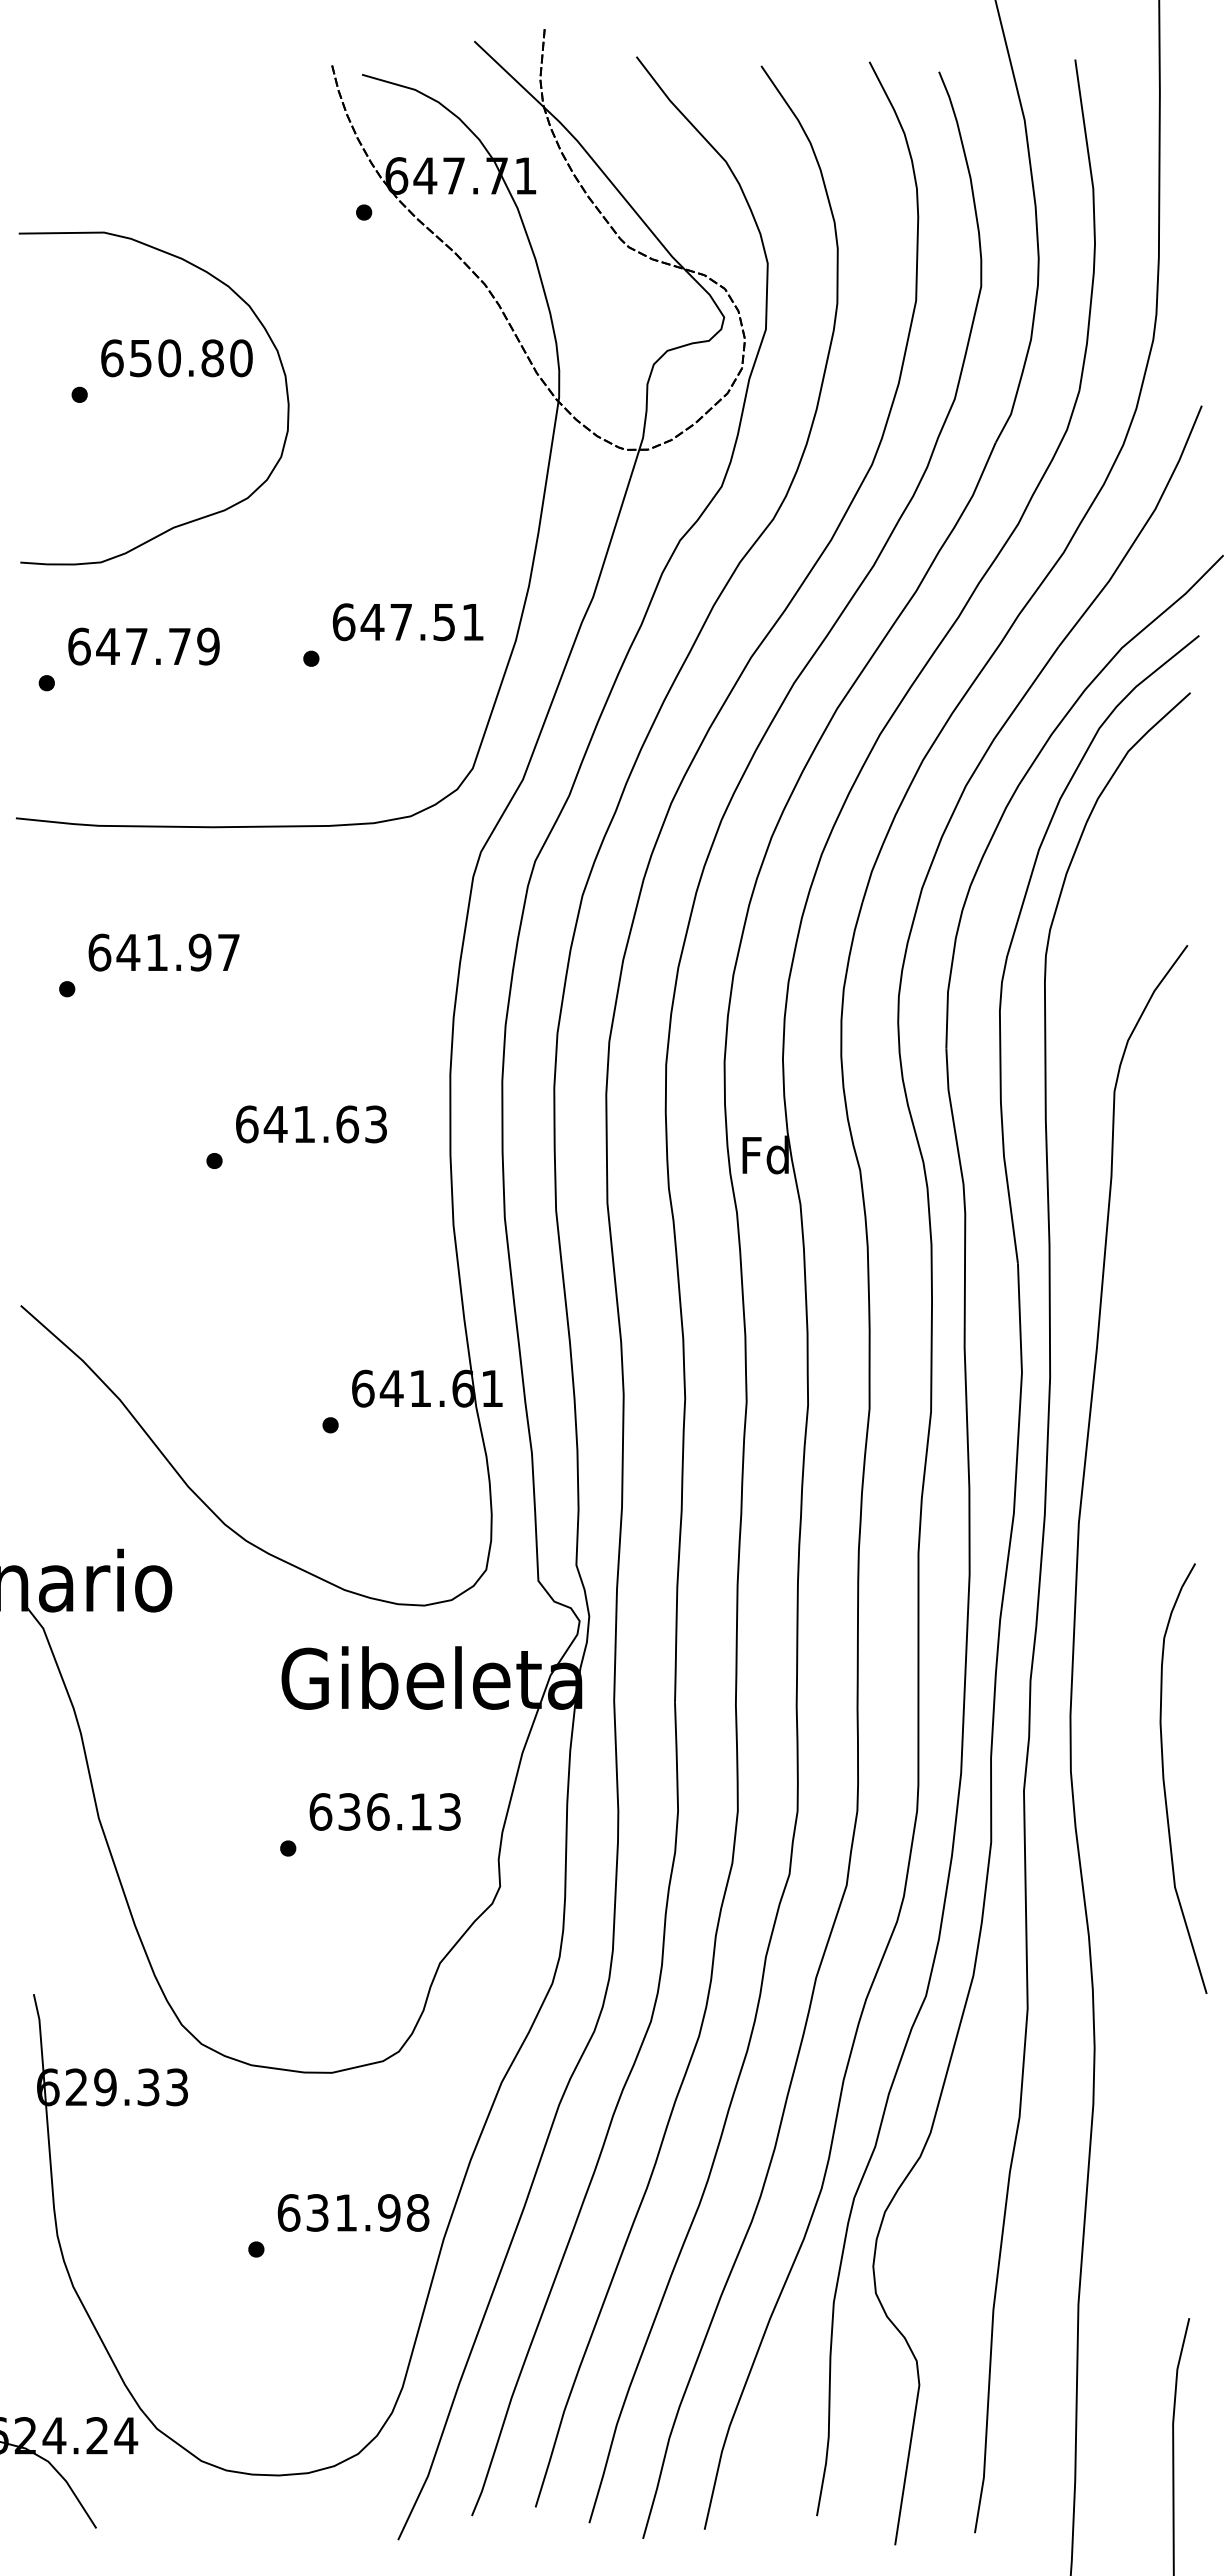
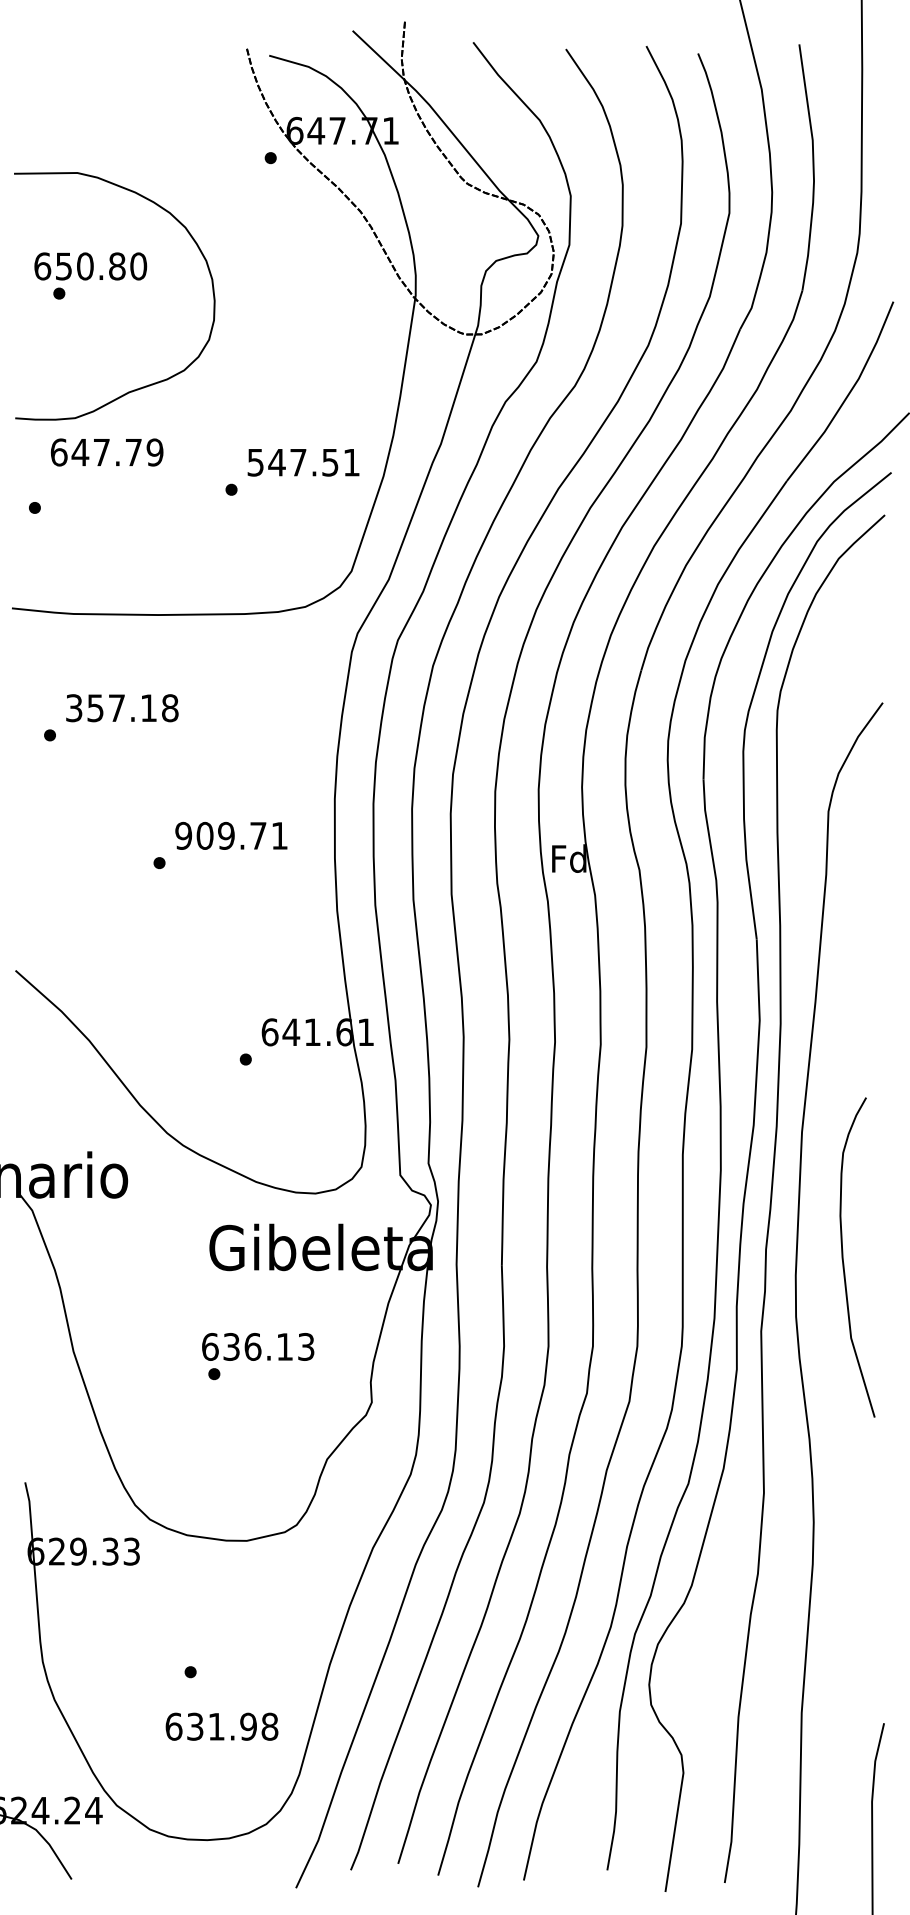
text: (176, 358) -> (90, 266), moved
text: (343, 622) -> (255, 462), 647.51 -> 547.51
text: (143, 646) -> (106, 452), moved
text: (164, 952) -> (122, 708), 641.97 -> 357.18
text: (310, 1124) -> (230, 835), 641.63 -> 909.71
curve: (1164, 1778) -> (843, 1257), moved
text: (384, 1811) -> (257, 1346), moved
text: (353, 2212) -> (221, 1726), moved

